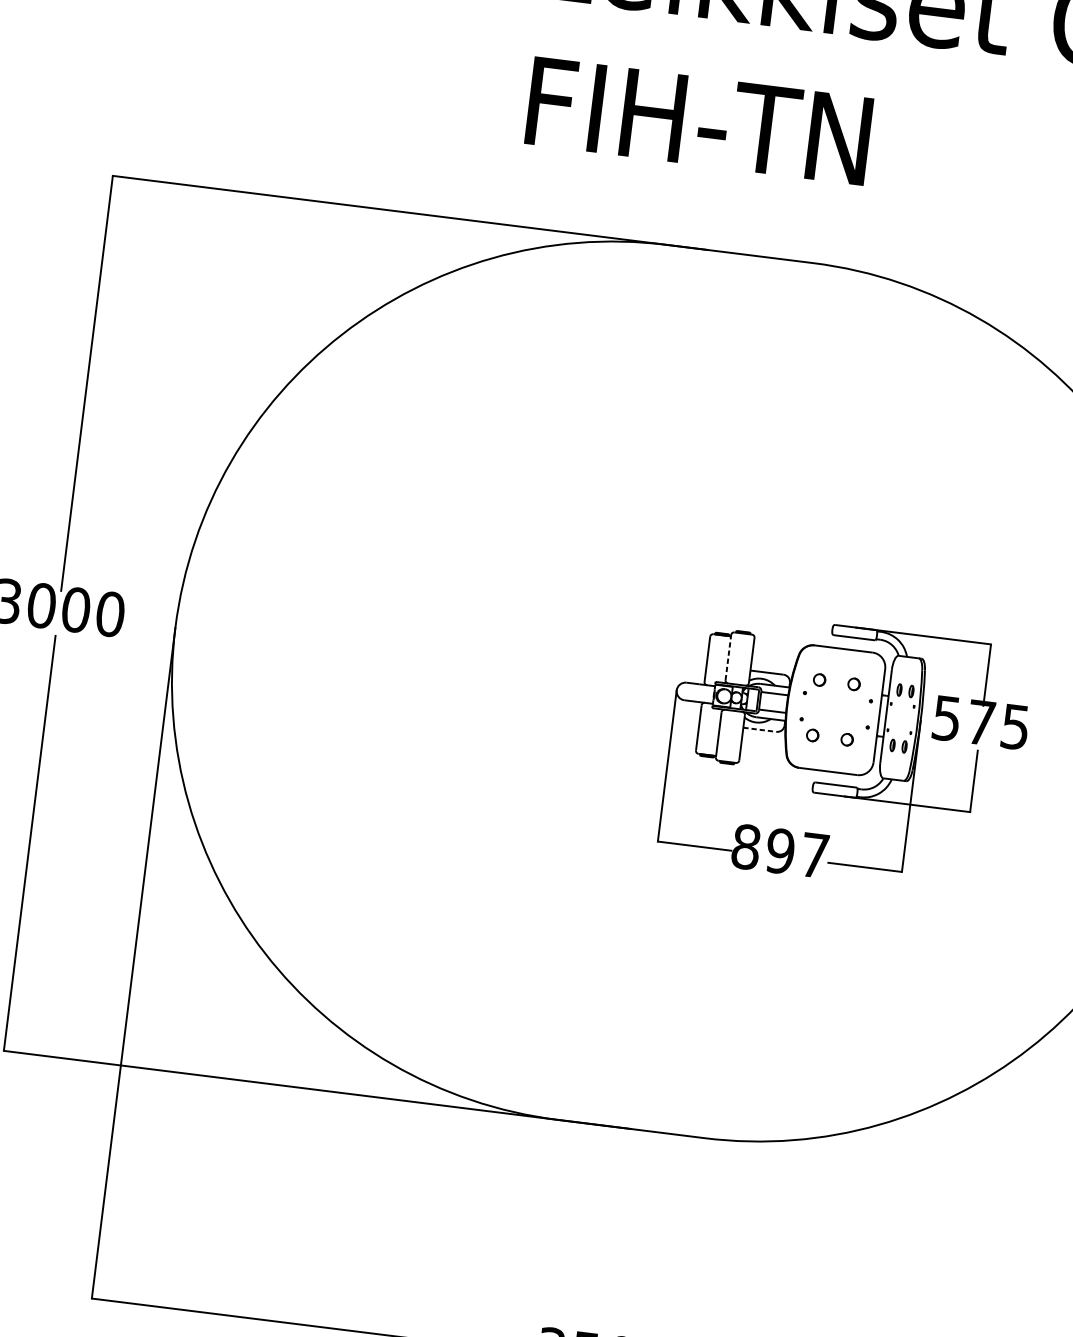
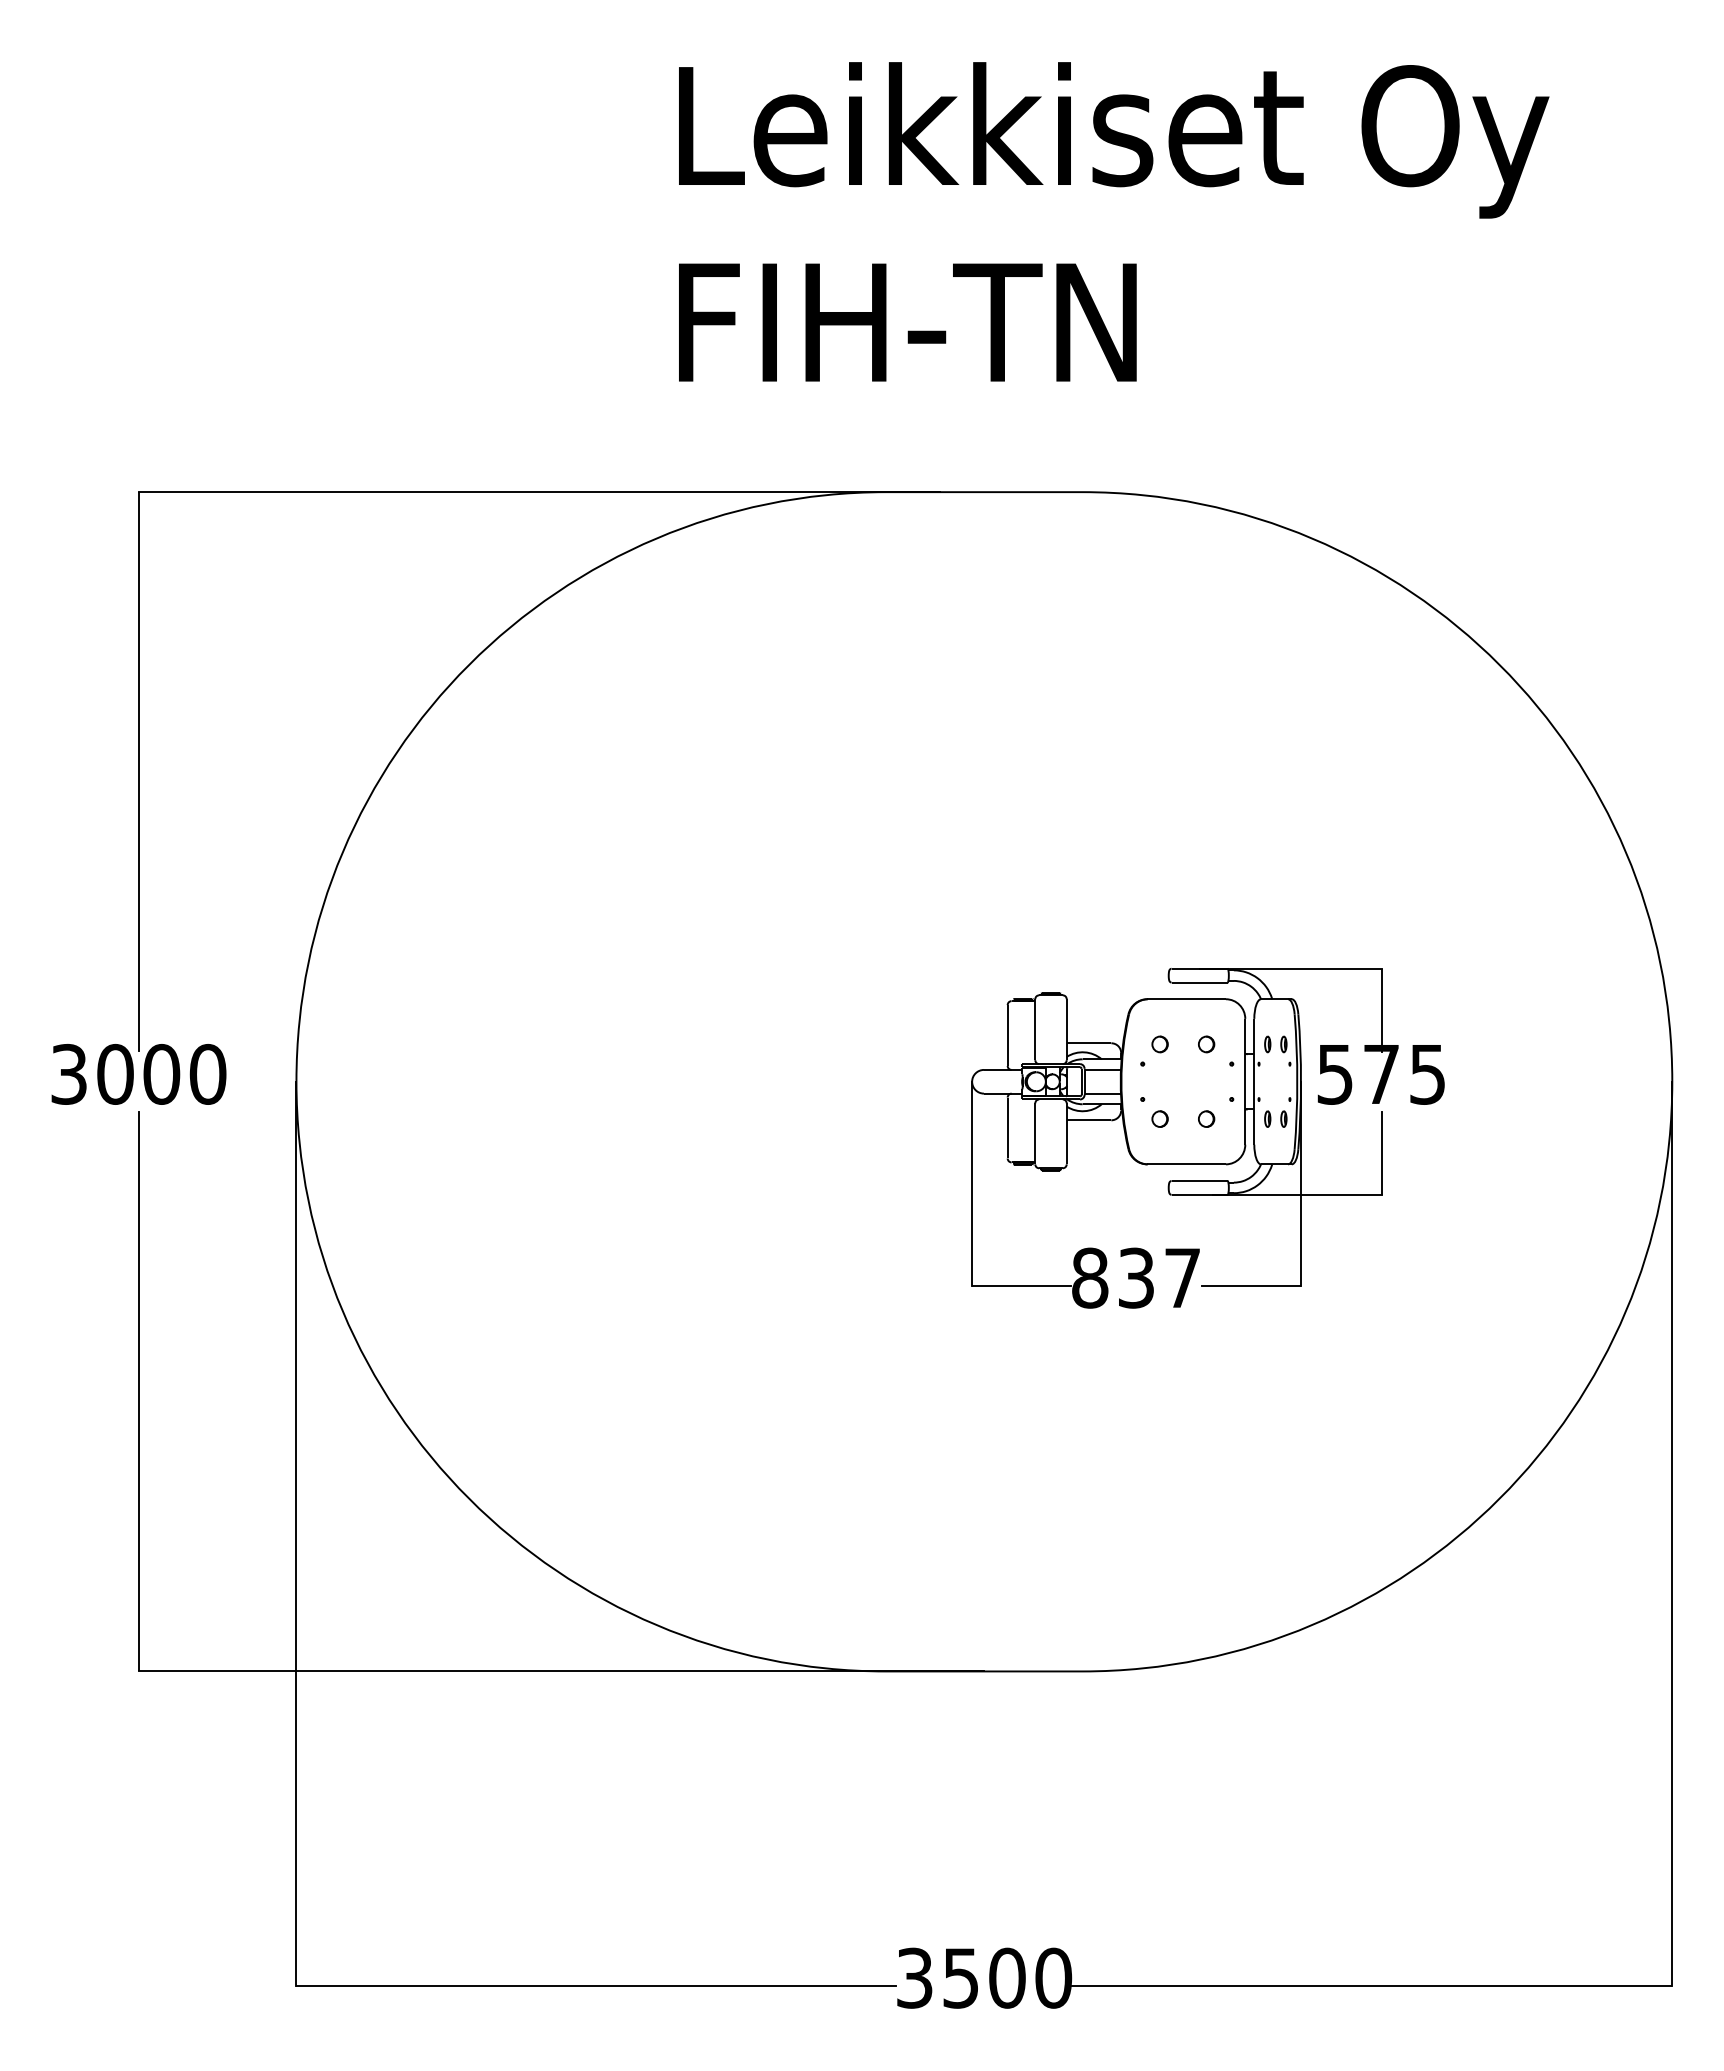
line: (728, 657) -> (1035, 1029), dashed -> solid
line: (760, 729) -> (1089, 1120), dashed -> solid
text: (780, 850) -> (1136, 1277), 897 -> 837

